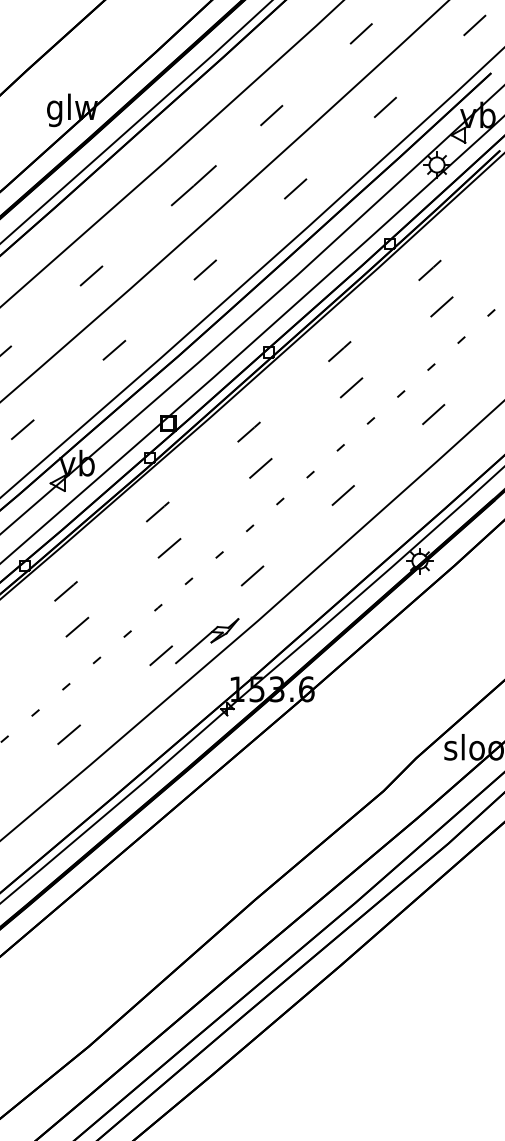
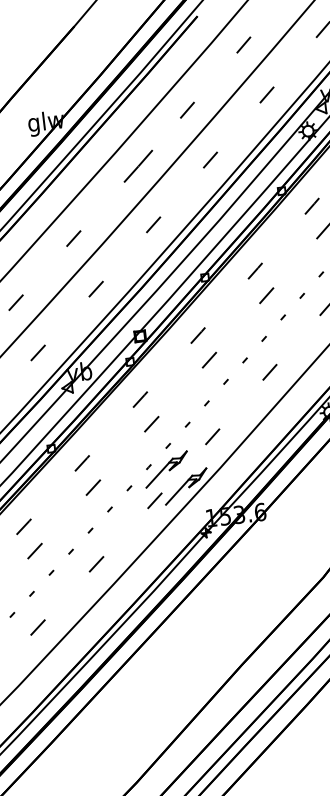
part: (182, 614) -> (166, 469), added

